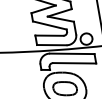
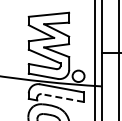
line: (74, 63) -> (62, 98), solid -> dashed

